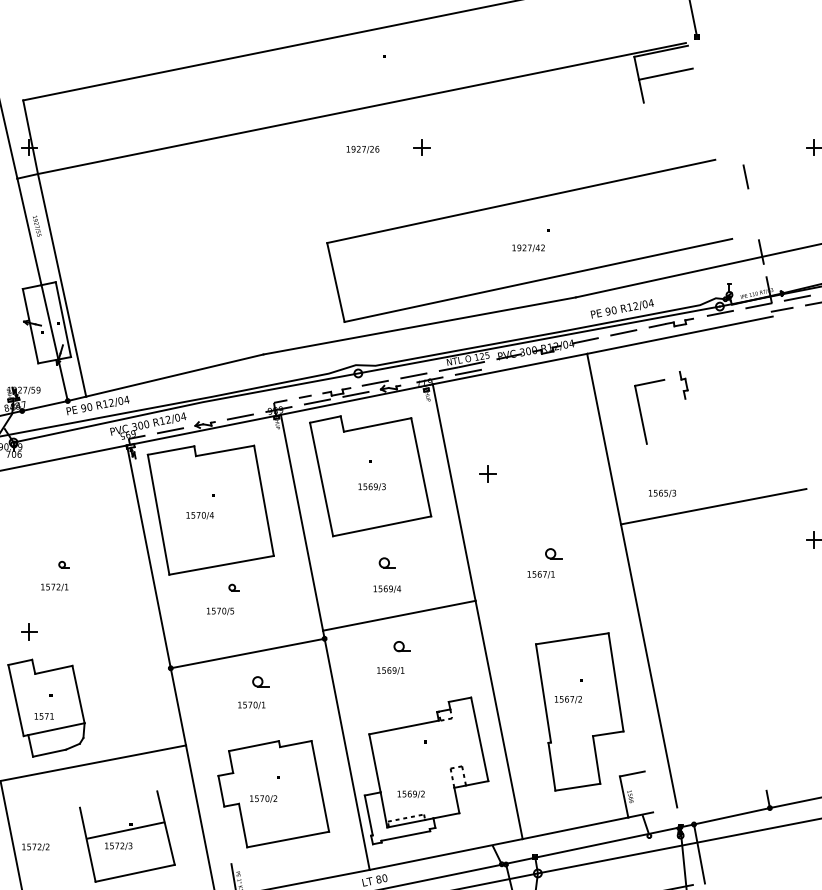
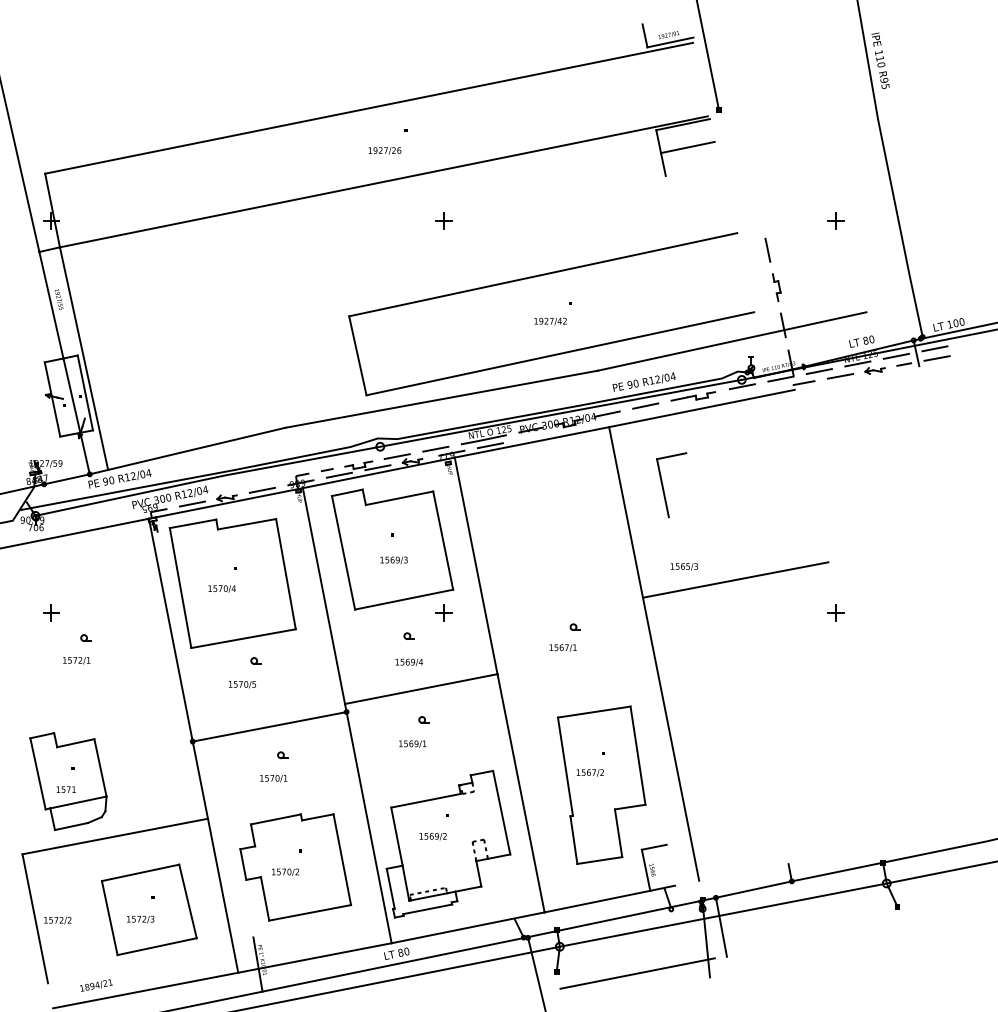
text: (362, 149) -> (384, 150), moved
part: (683, 385) -> (776, 287), moved
part: (487, 473) -> (443, 612), moved
part: (552, 554) -> (574, 627), size x0.62
part: (386, 562) -> (408, 635), size x0.62
part: (29, 631) -> (51, 612), moved
part: (401, 646) -> (423, 719), size x0.62
part: (260, 682) -> (282, 755), size x0.62
text: (410, 794) -> (432, 836), moved
line: (125, 830) -> (140, 872), moved

